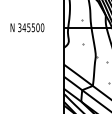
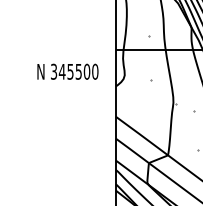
text: (27, 27) -> (68, 71), moved

